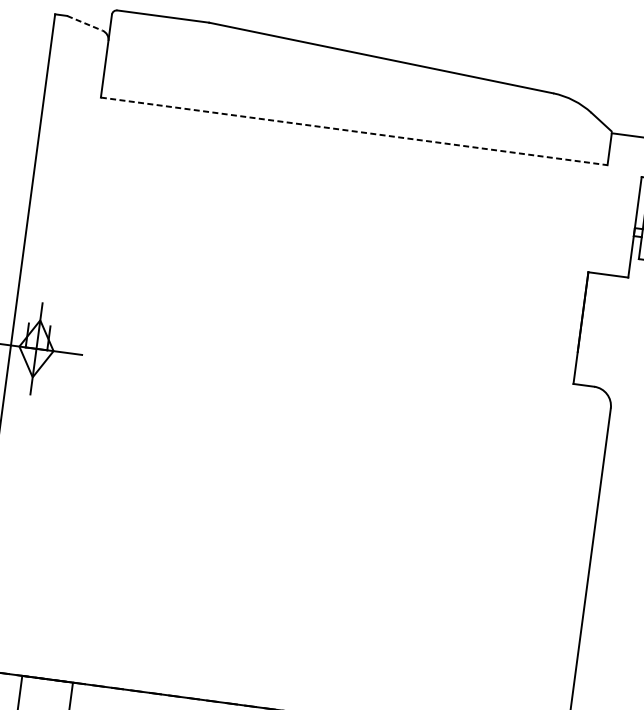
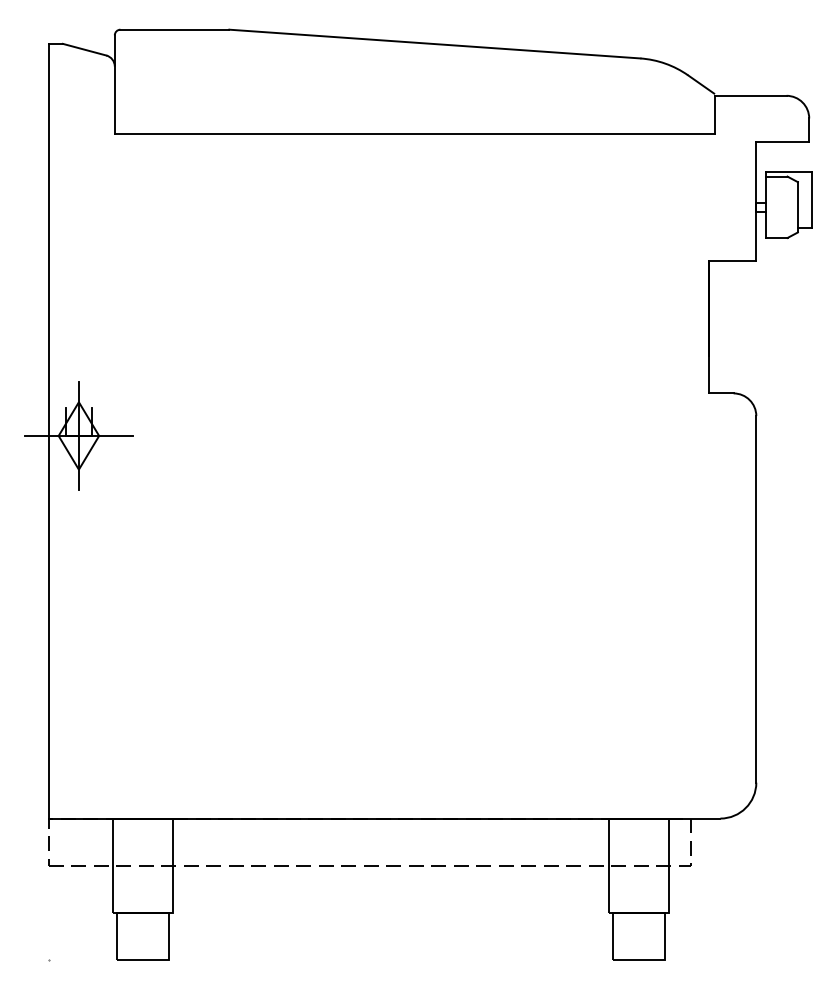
line: (84, 23) -> (84, 49), dashed -> solid
line: (354, 131) -> (414, 133), dashed -> solid

